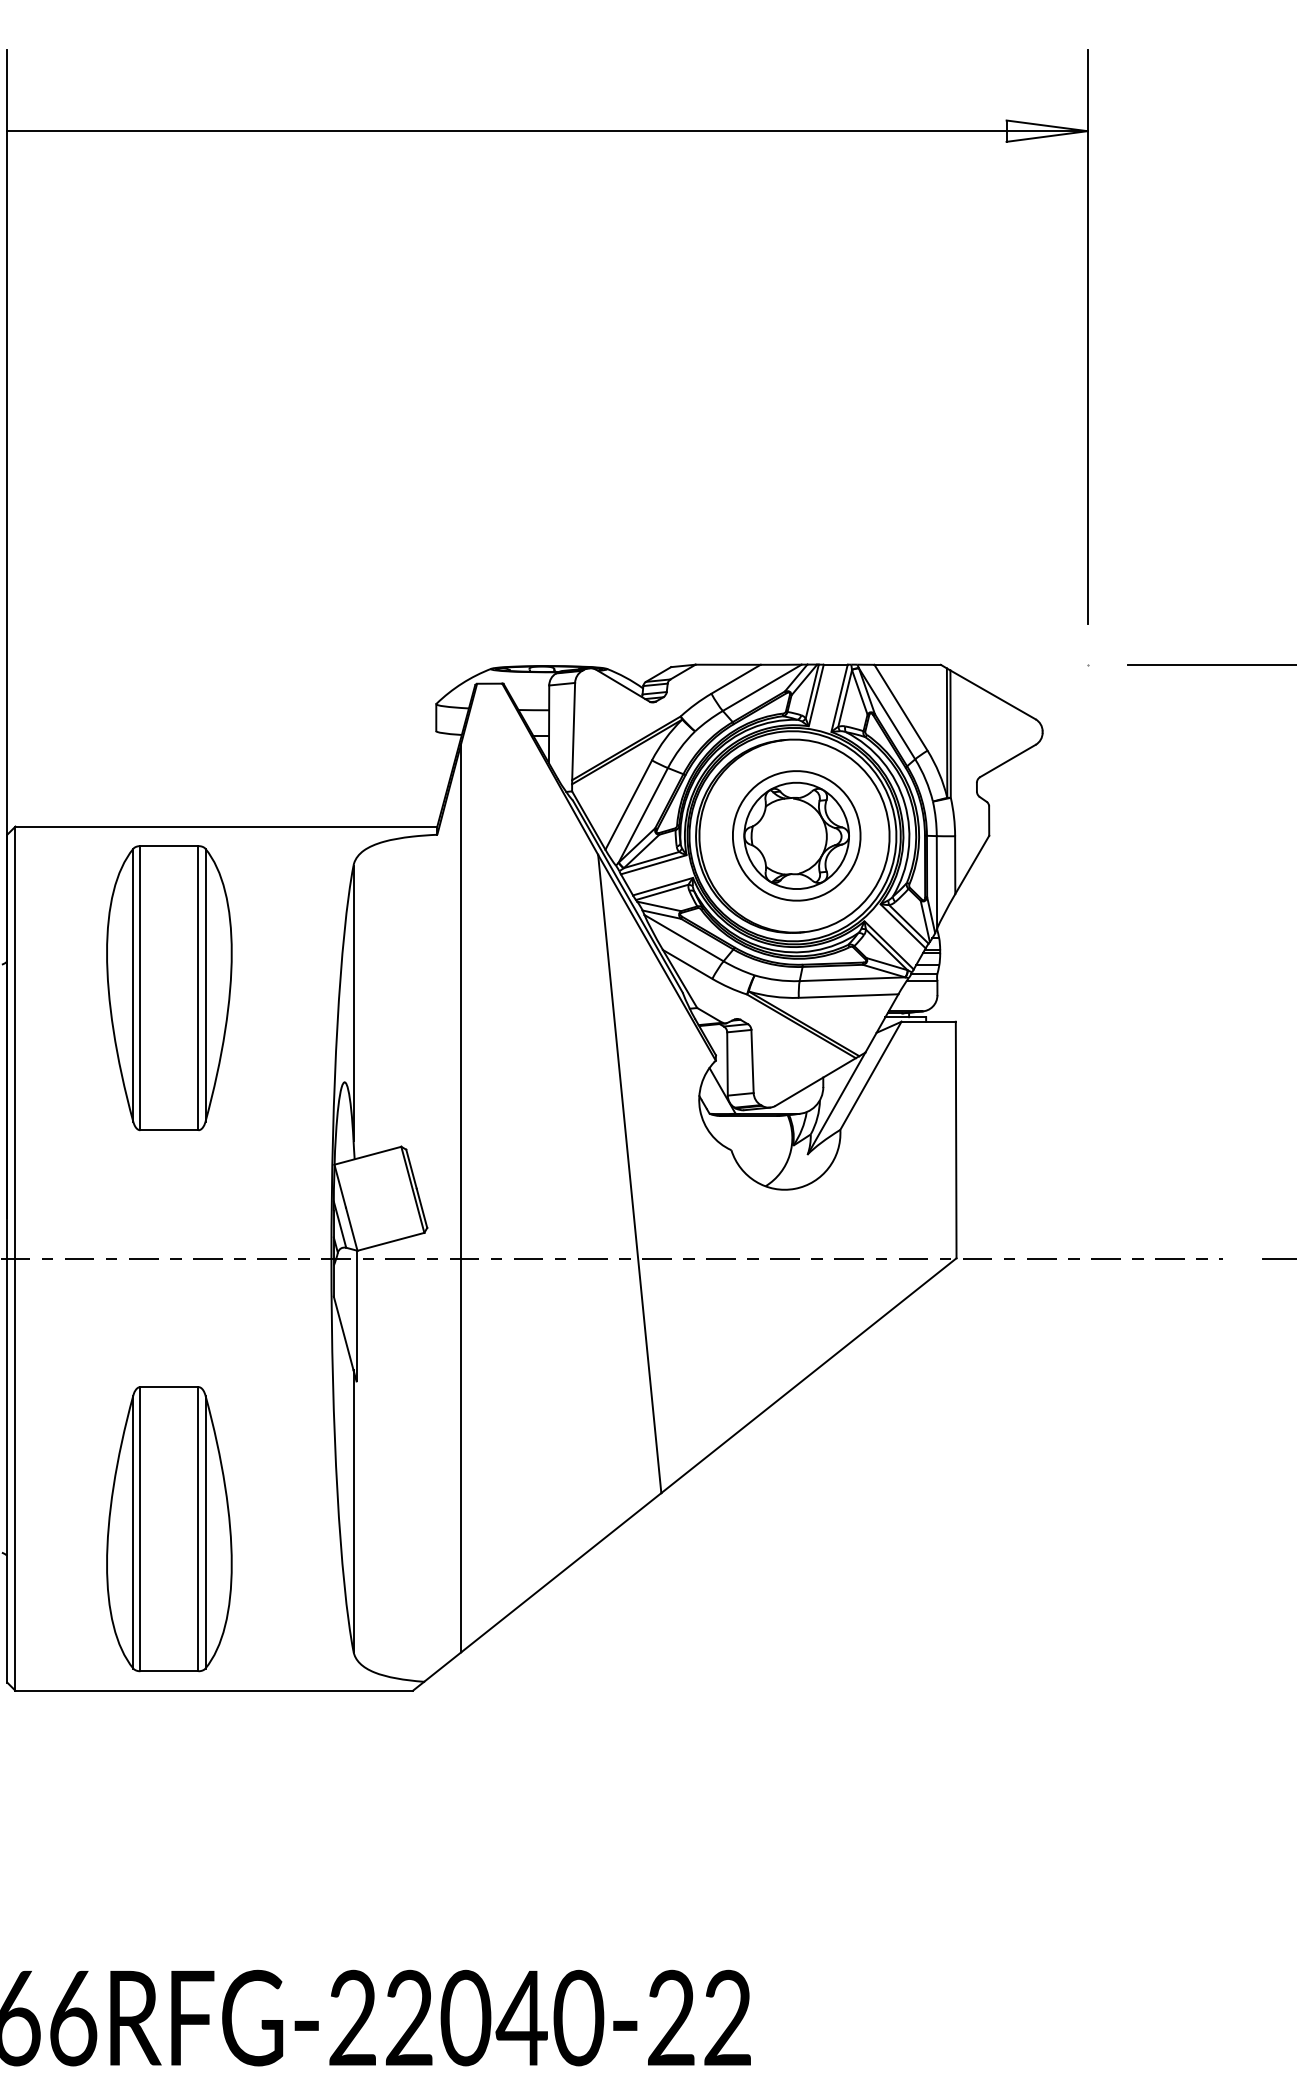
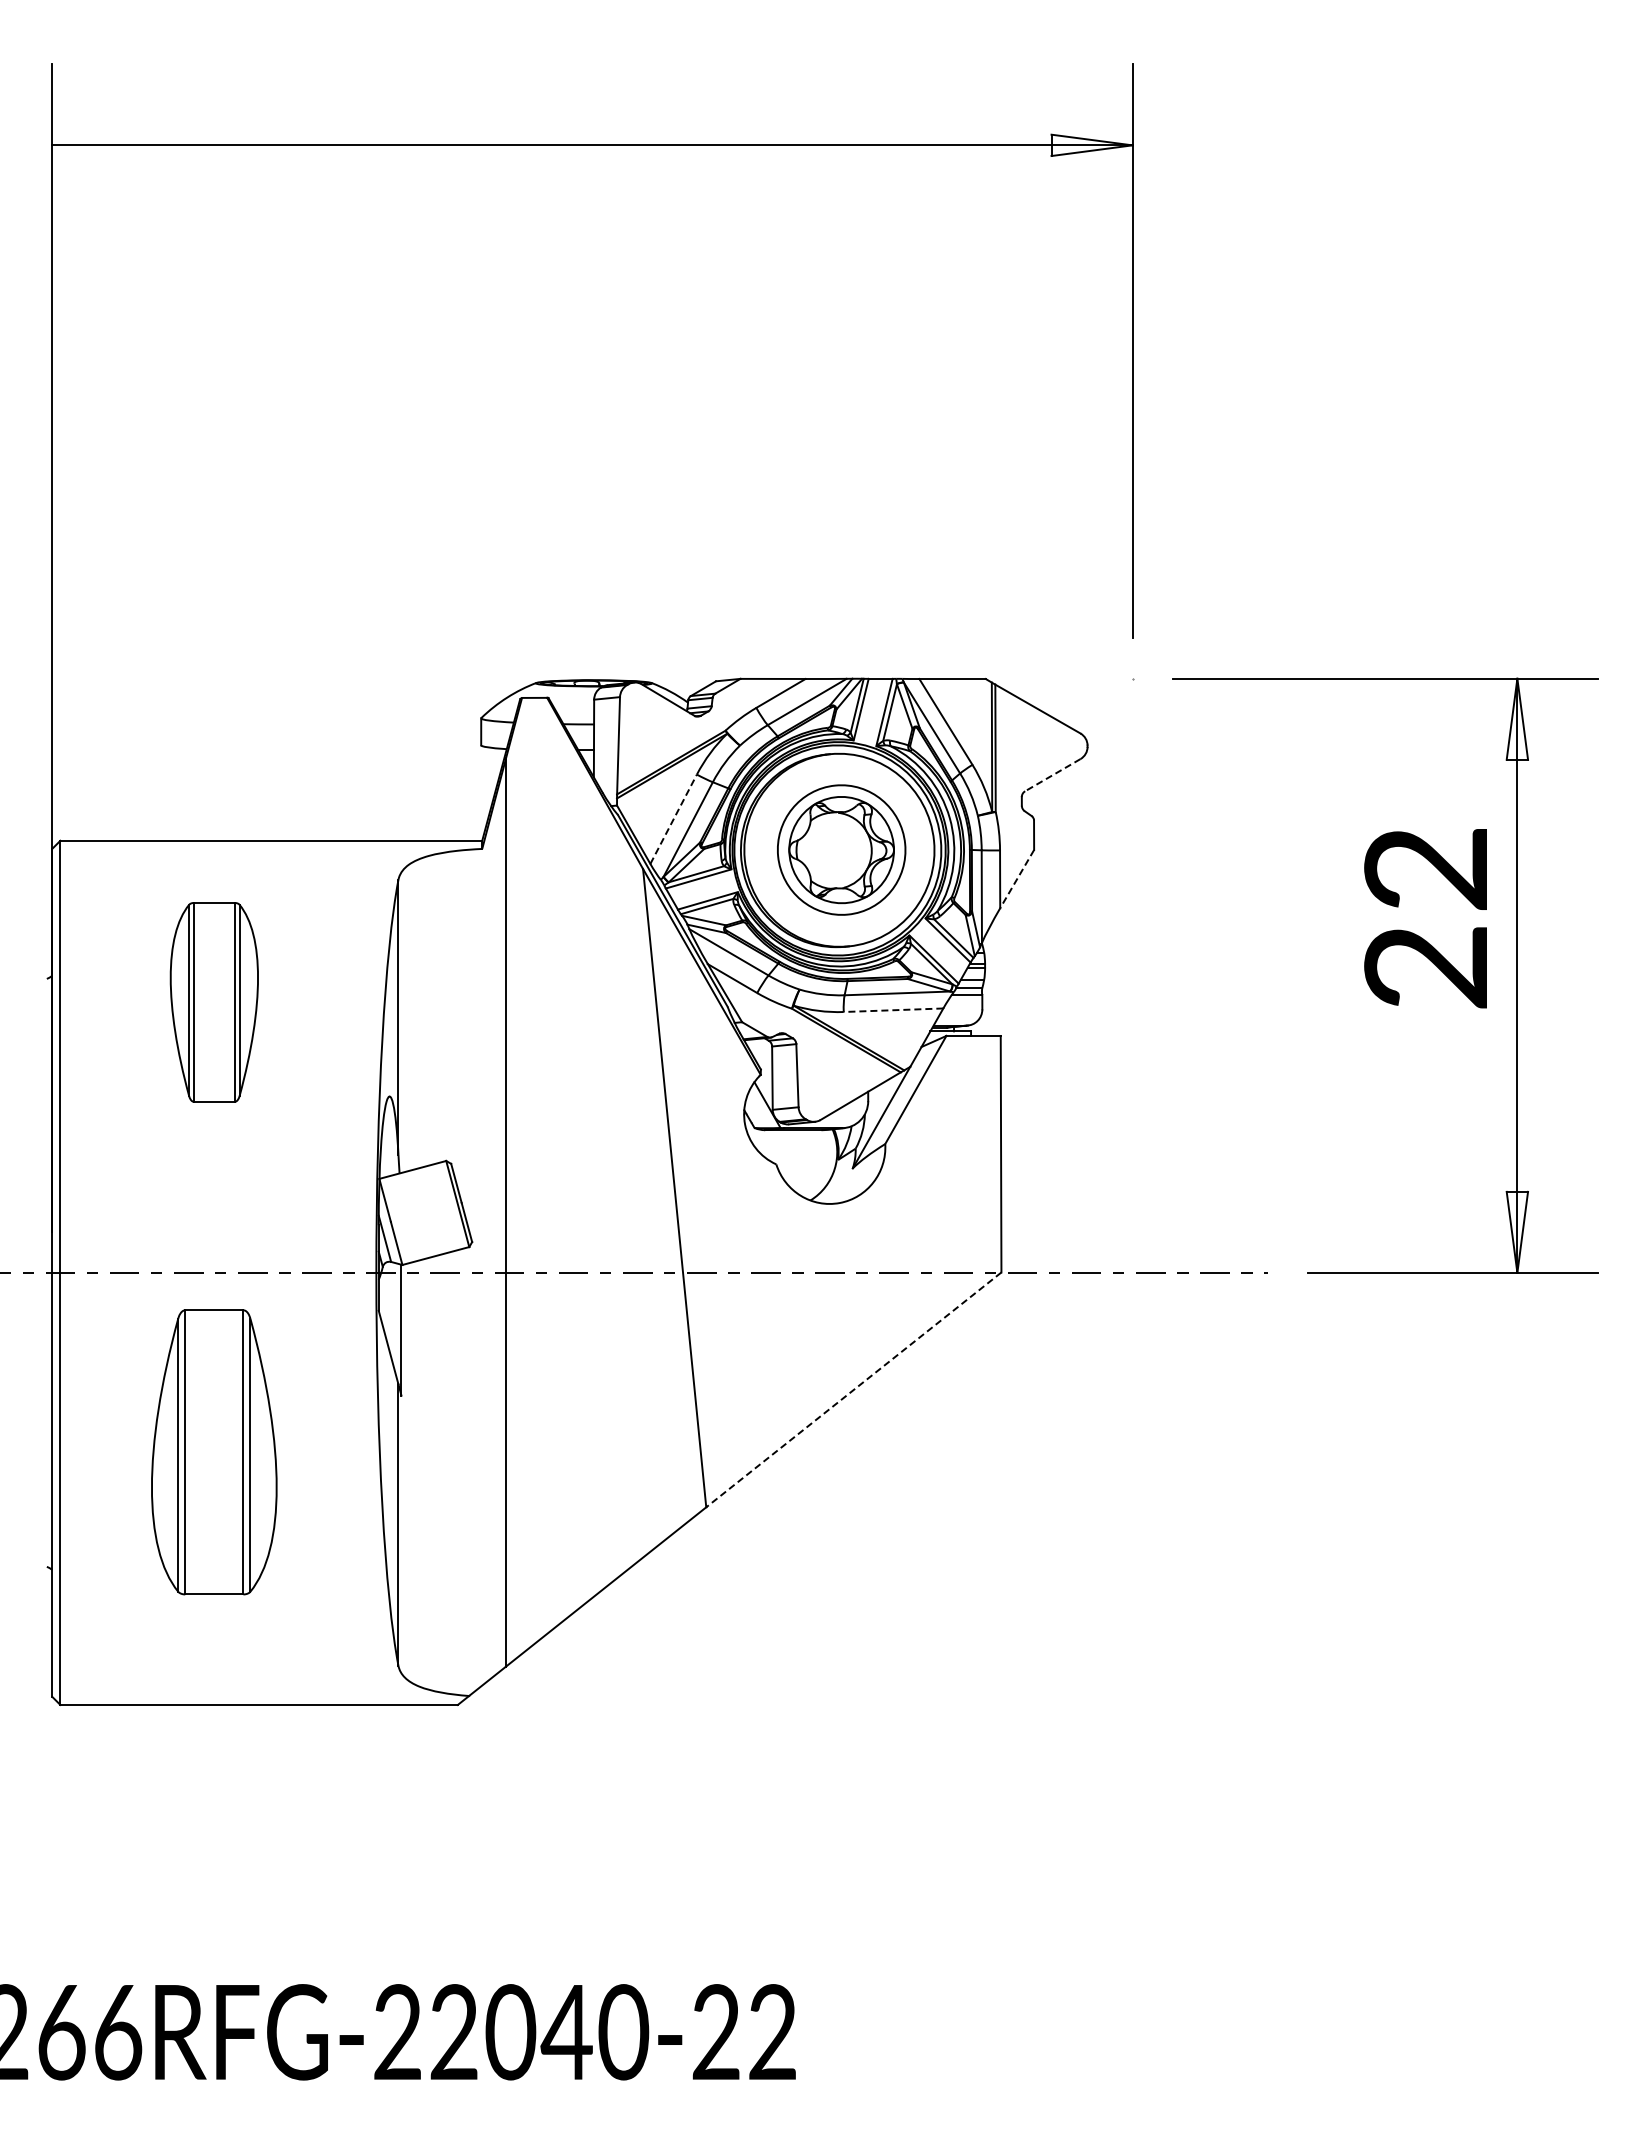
line: (1007, 761) -> (1052, 775), solid -> dashed
line: (628, 804) -> (673, 818), solid -> dashed
line: (972, 865) -> (1017, 879), solid -> dashed
part: (169, 988) -> (214, 1002), size x0.7
line: (848, 996) -> (893, 1010), solid -> dashed
line: (808, 1375) -> (853, 1389), solid -> dashed
part: (169, 1529) -> (214, 1452), moved

